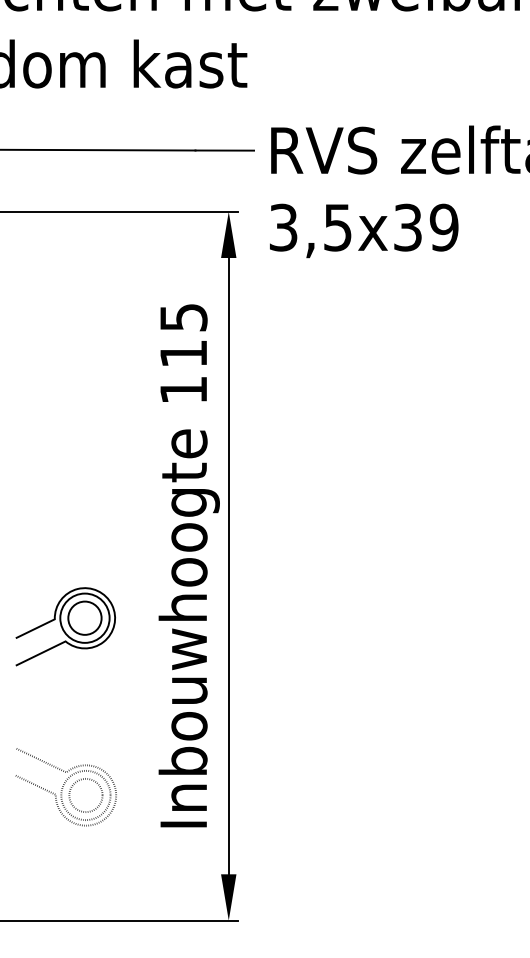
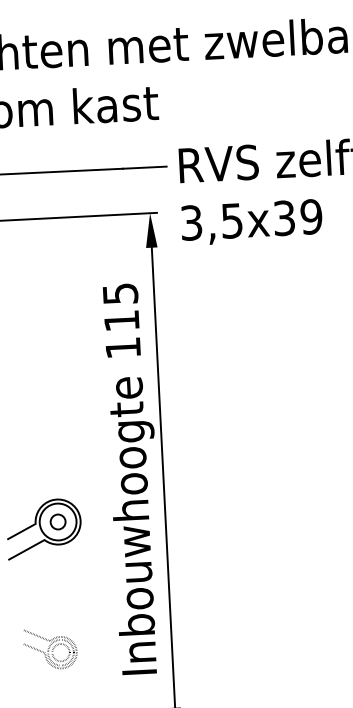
circle: (84, 617) -> (57, 521), size x0.6
part: (65, 787) -> (49, 649), size x0.7

